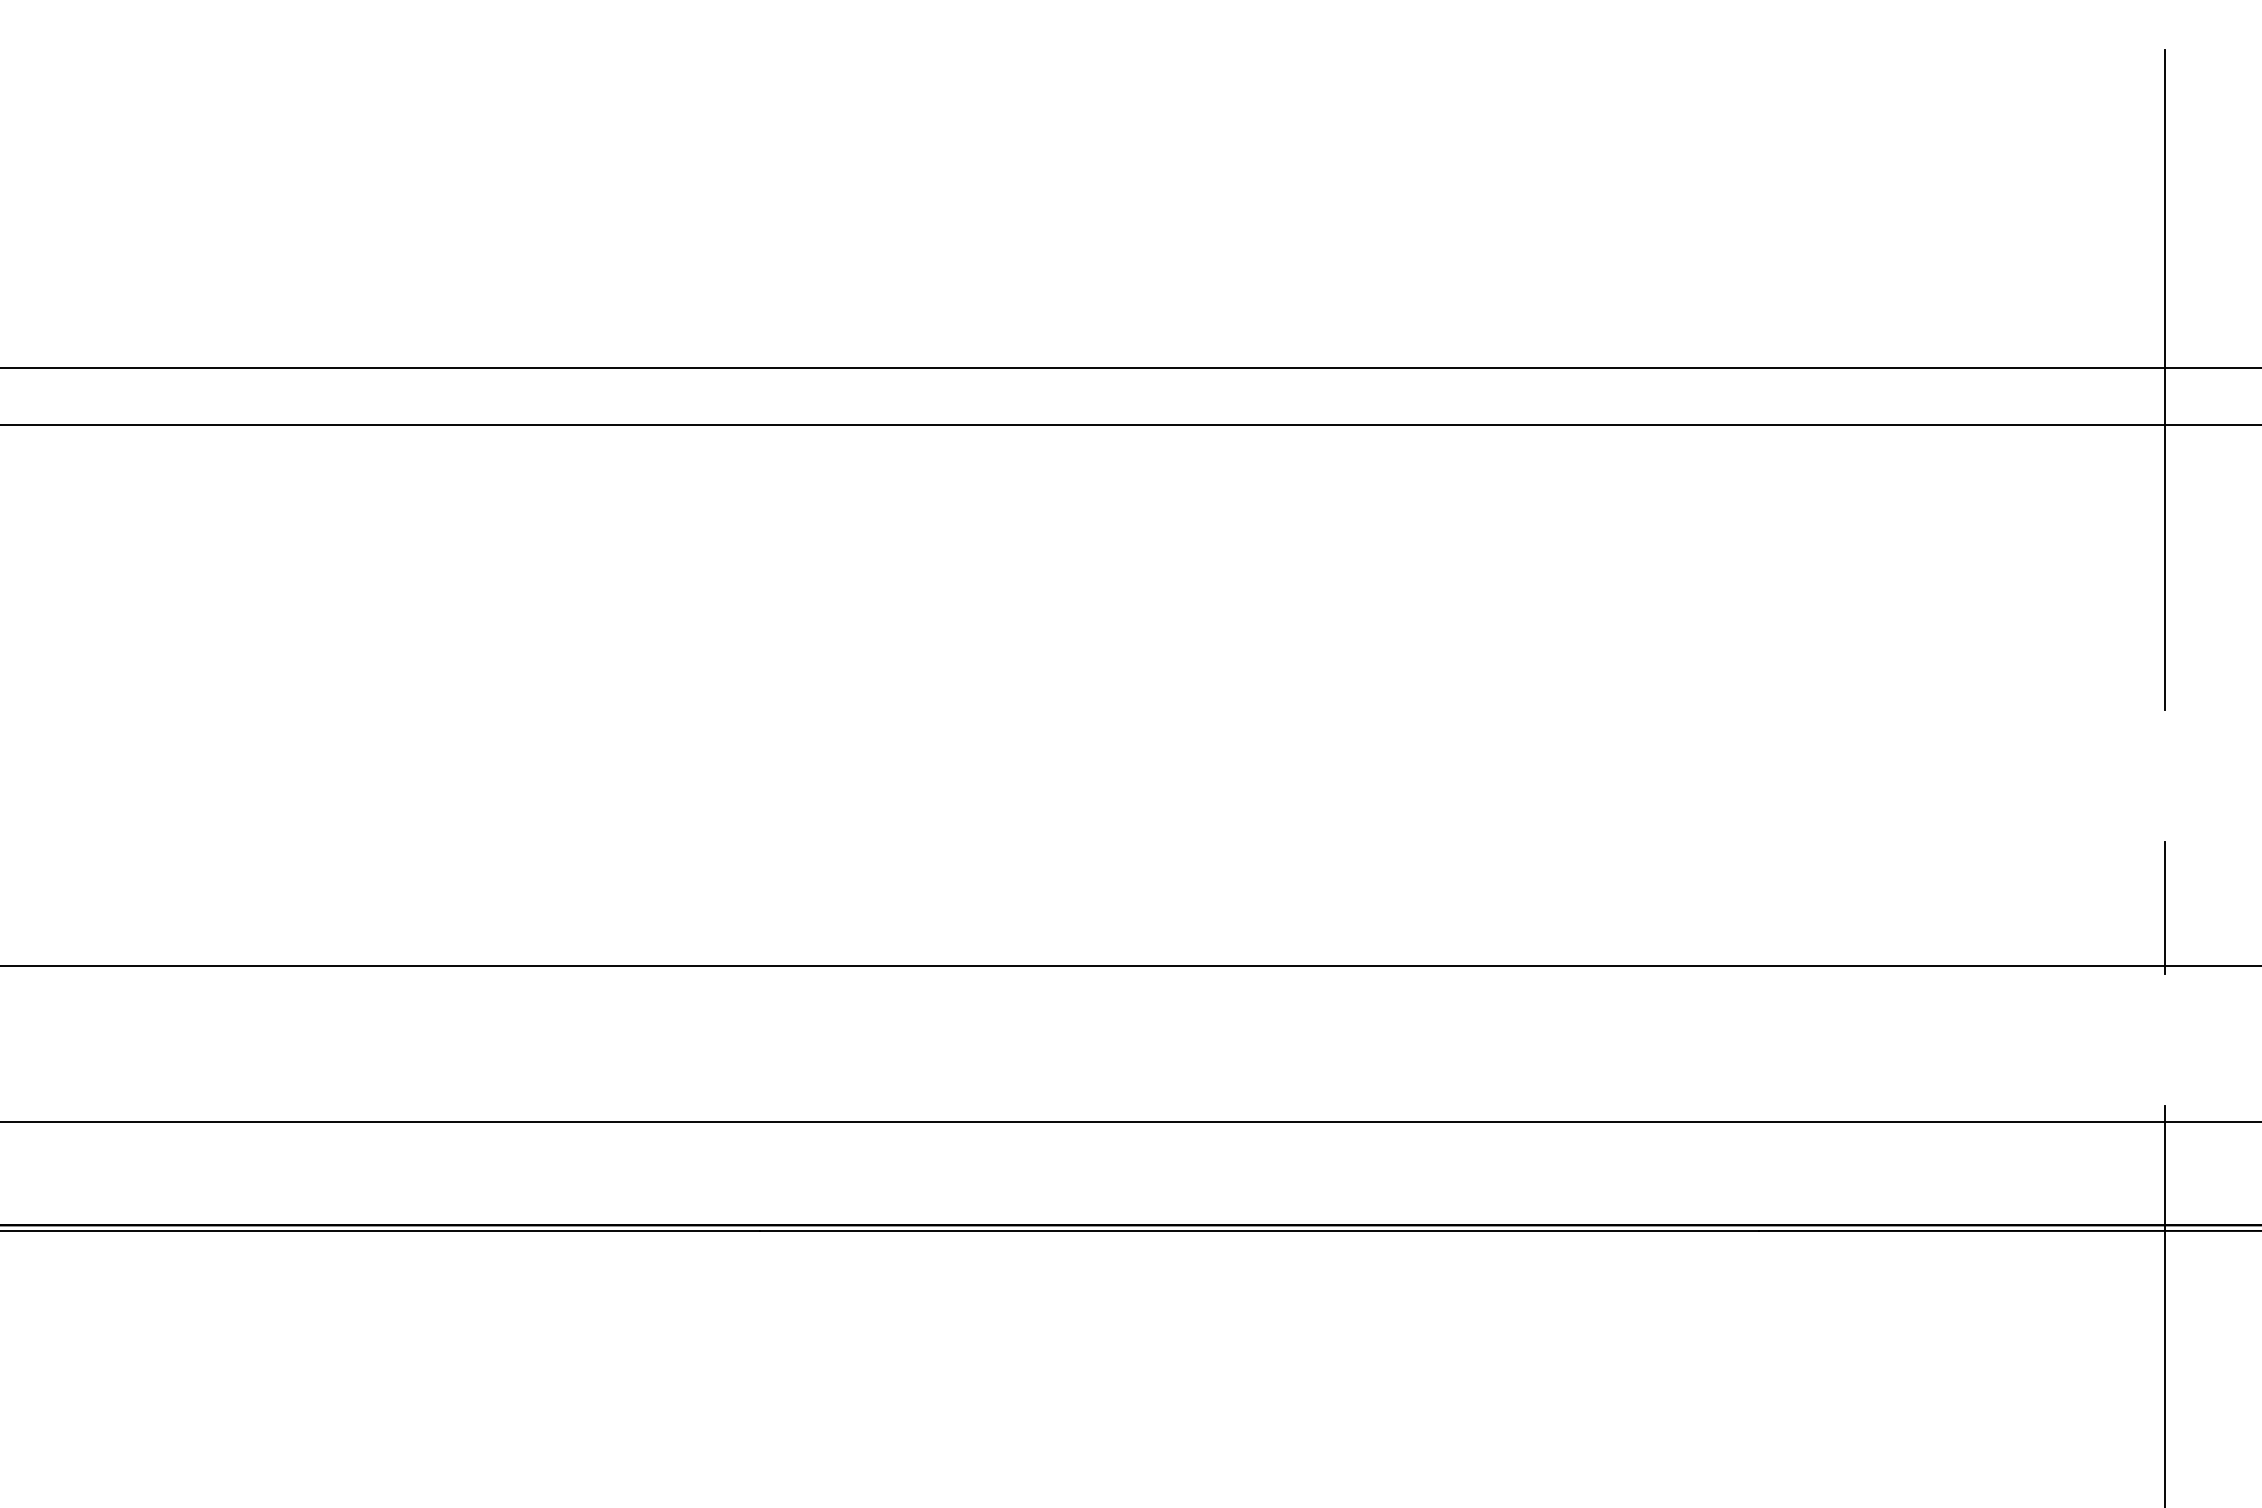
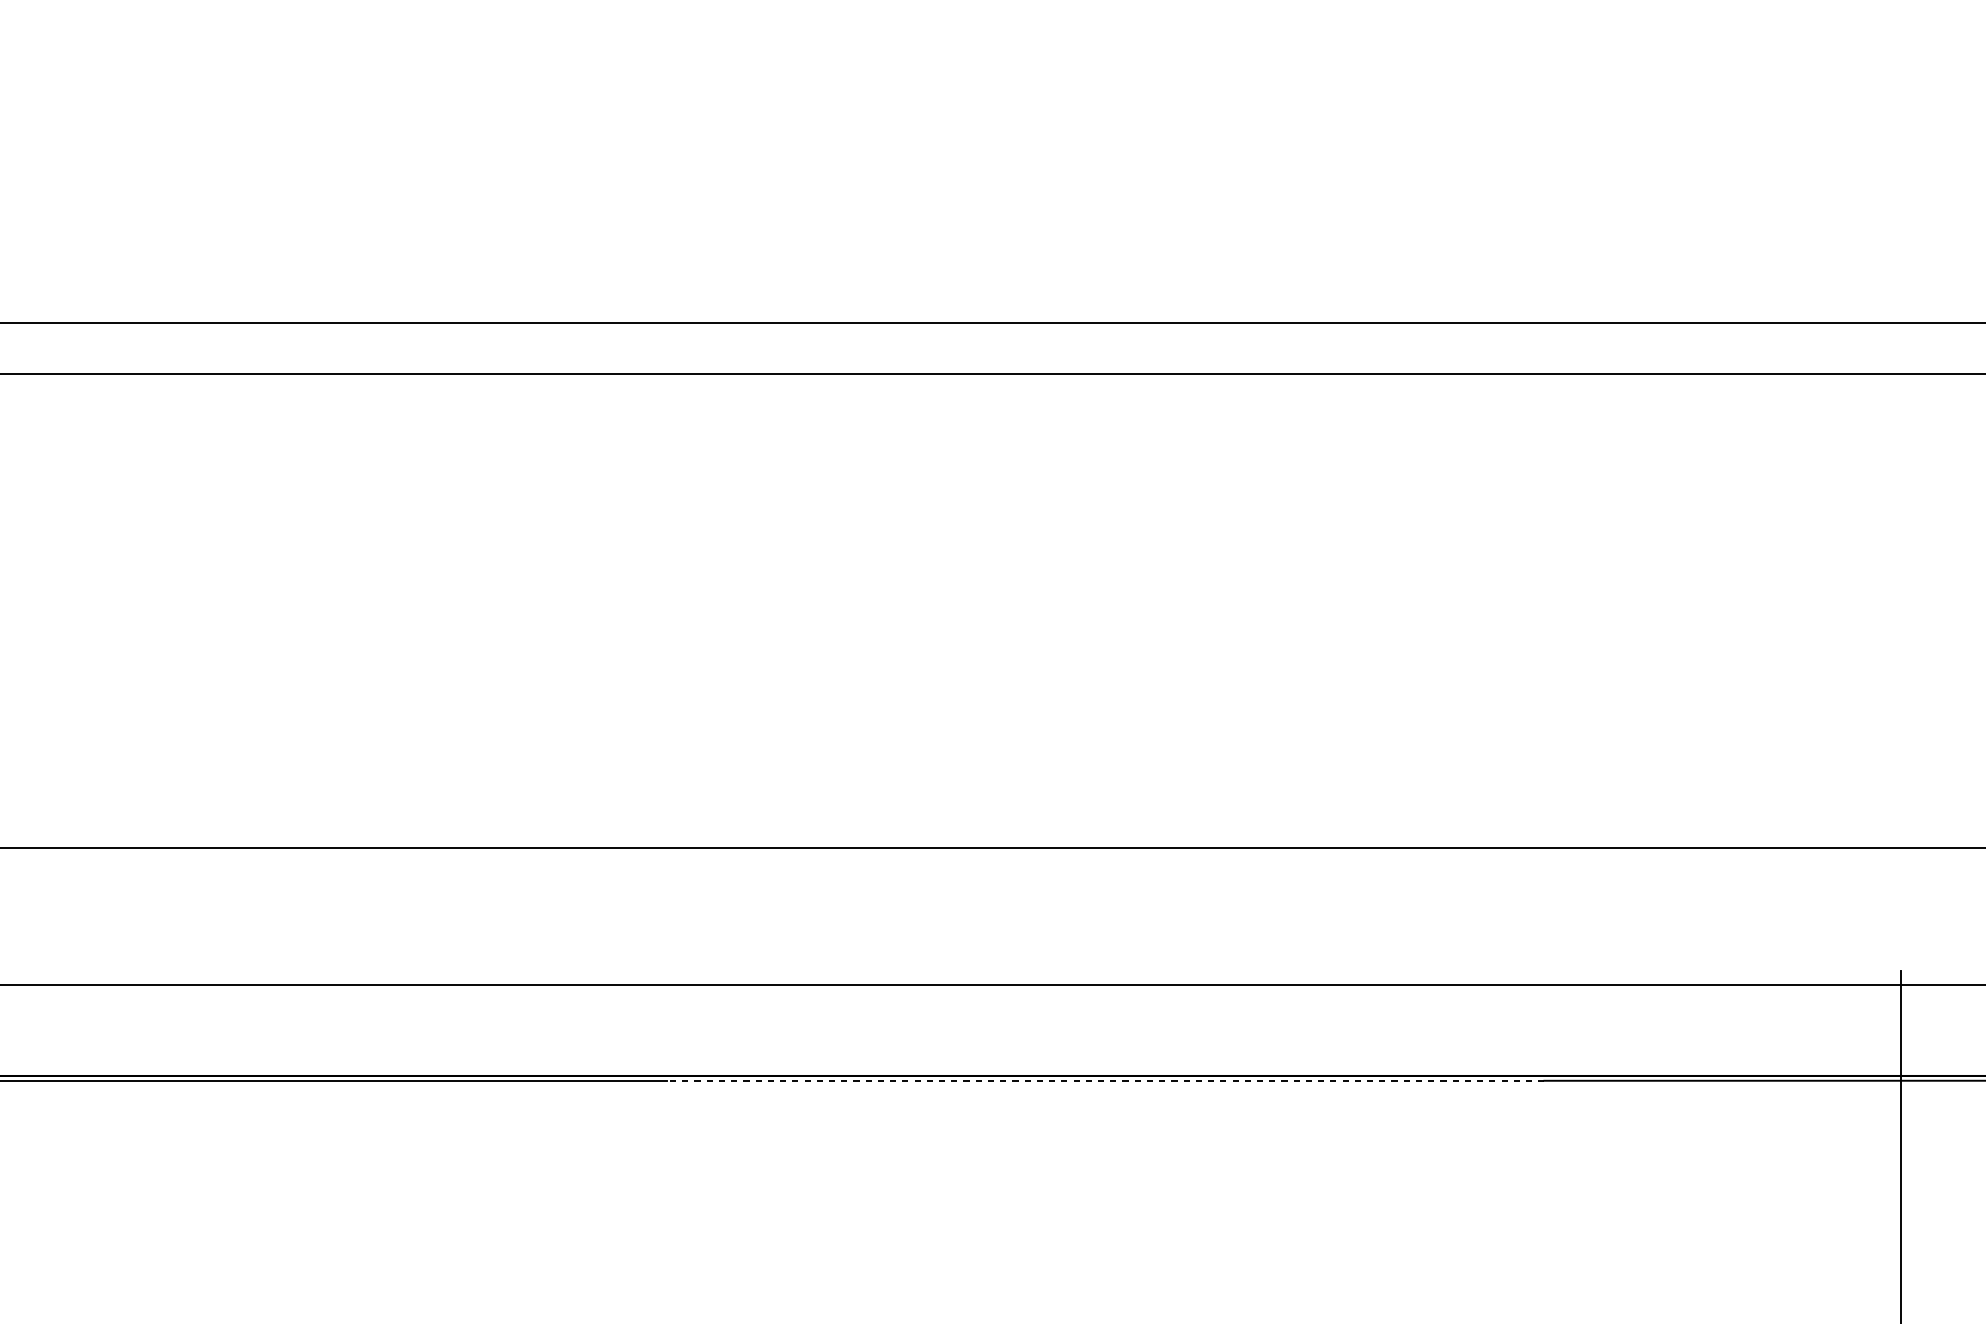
line: (2165, 380) -> (1901, 334), removed
line: (2165, 908) -> (1901, 797), removed
line: (1259, 1230) -> (1105, 1080), solid -> dashed

